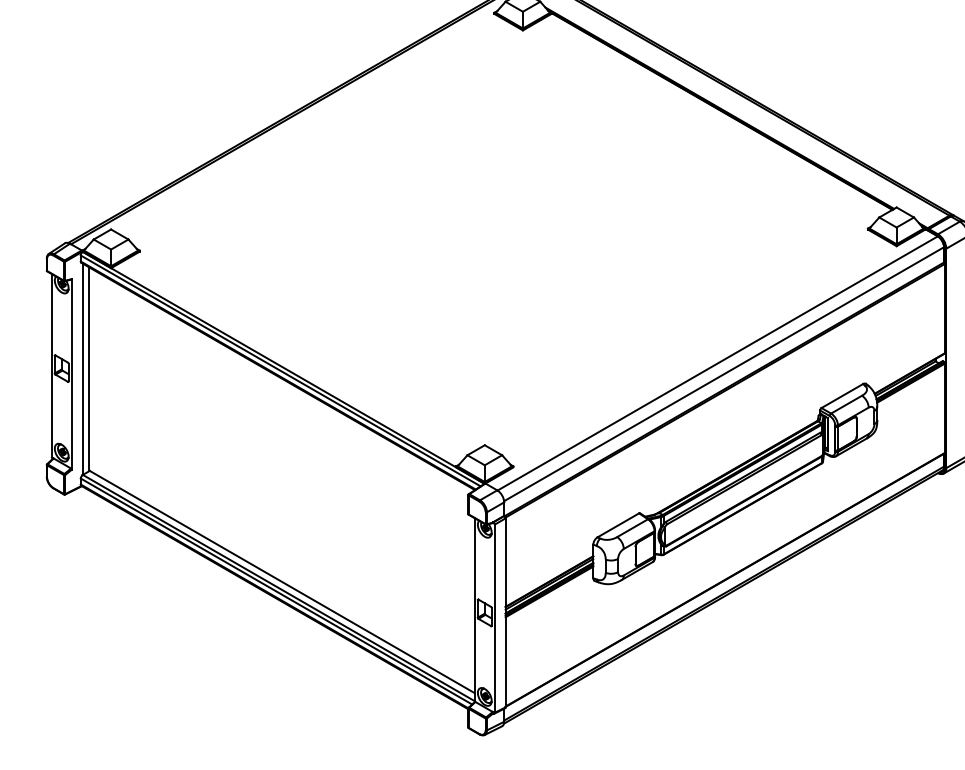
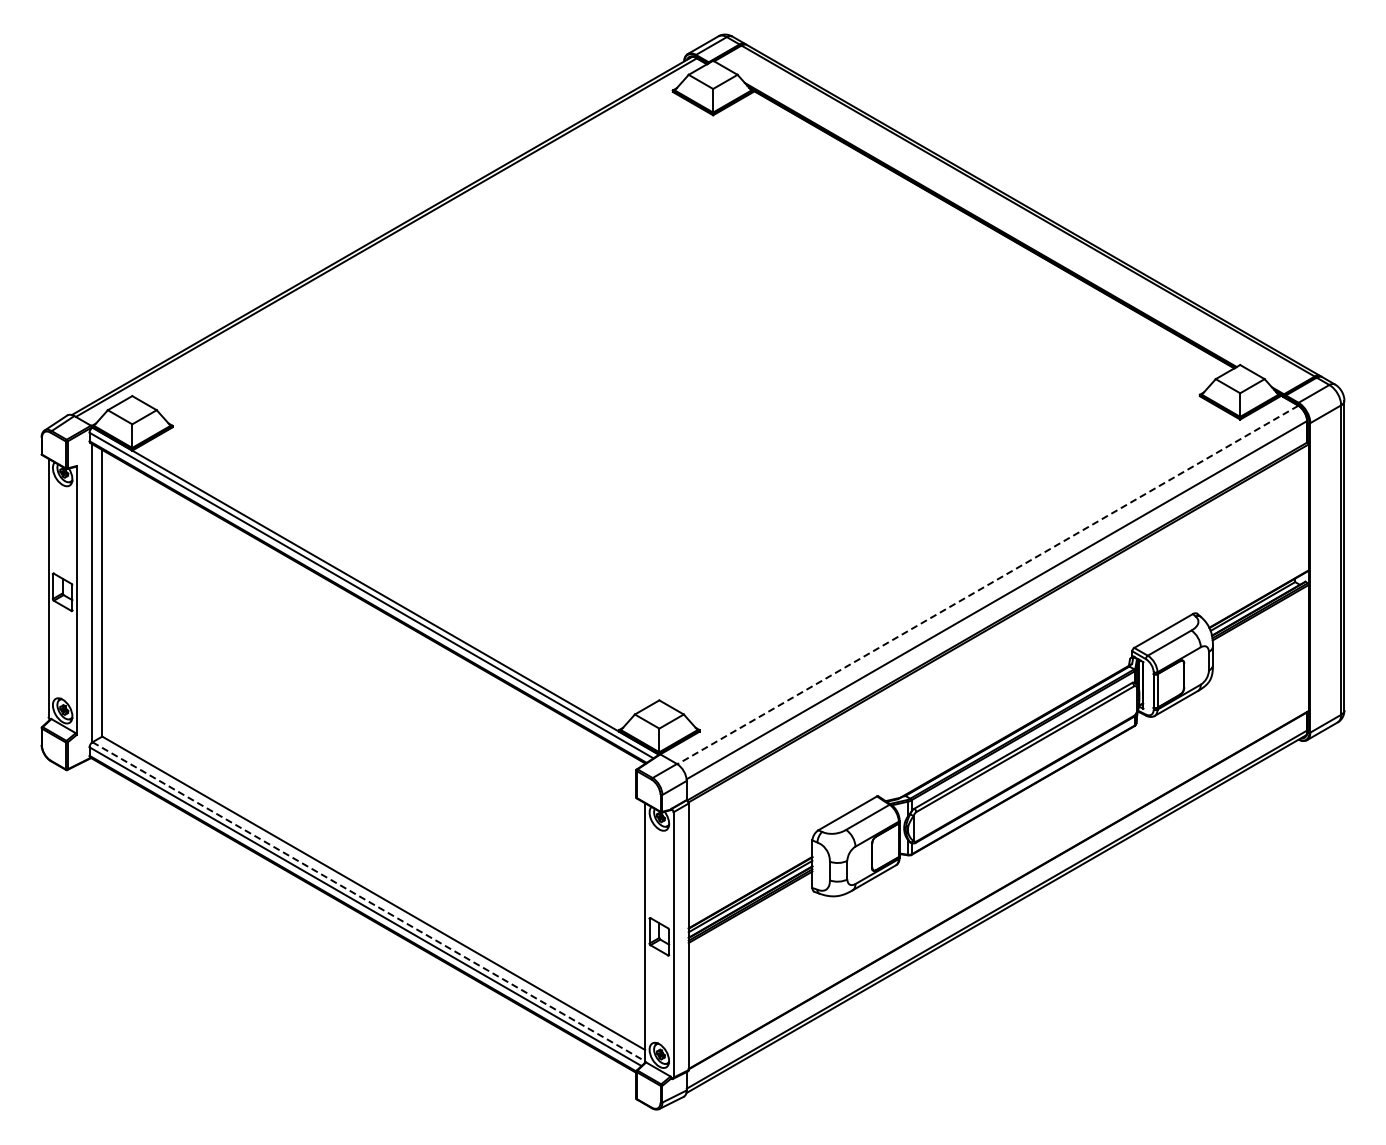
line: (717, 363) -> (987, 585), solid -> dashed
line: (279, 588) -> (369, 902), solid -> dashed

